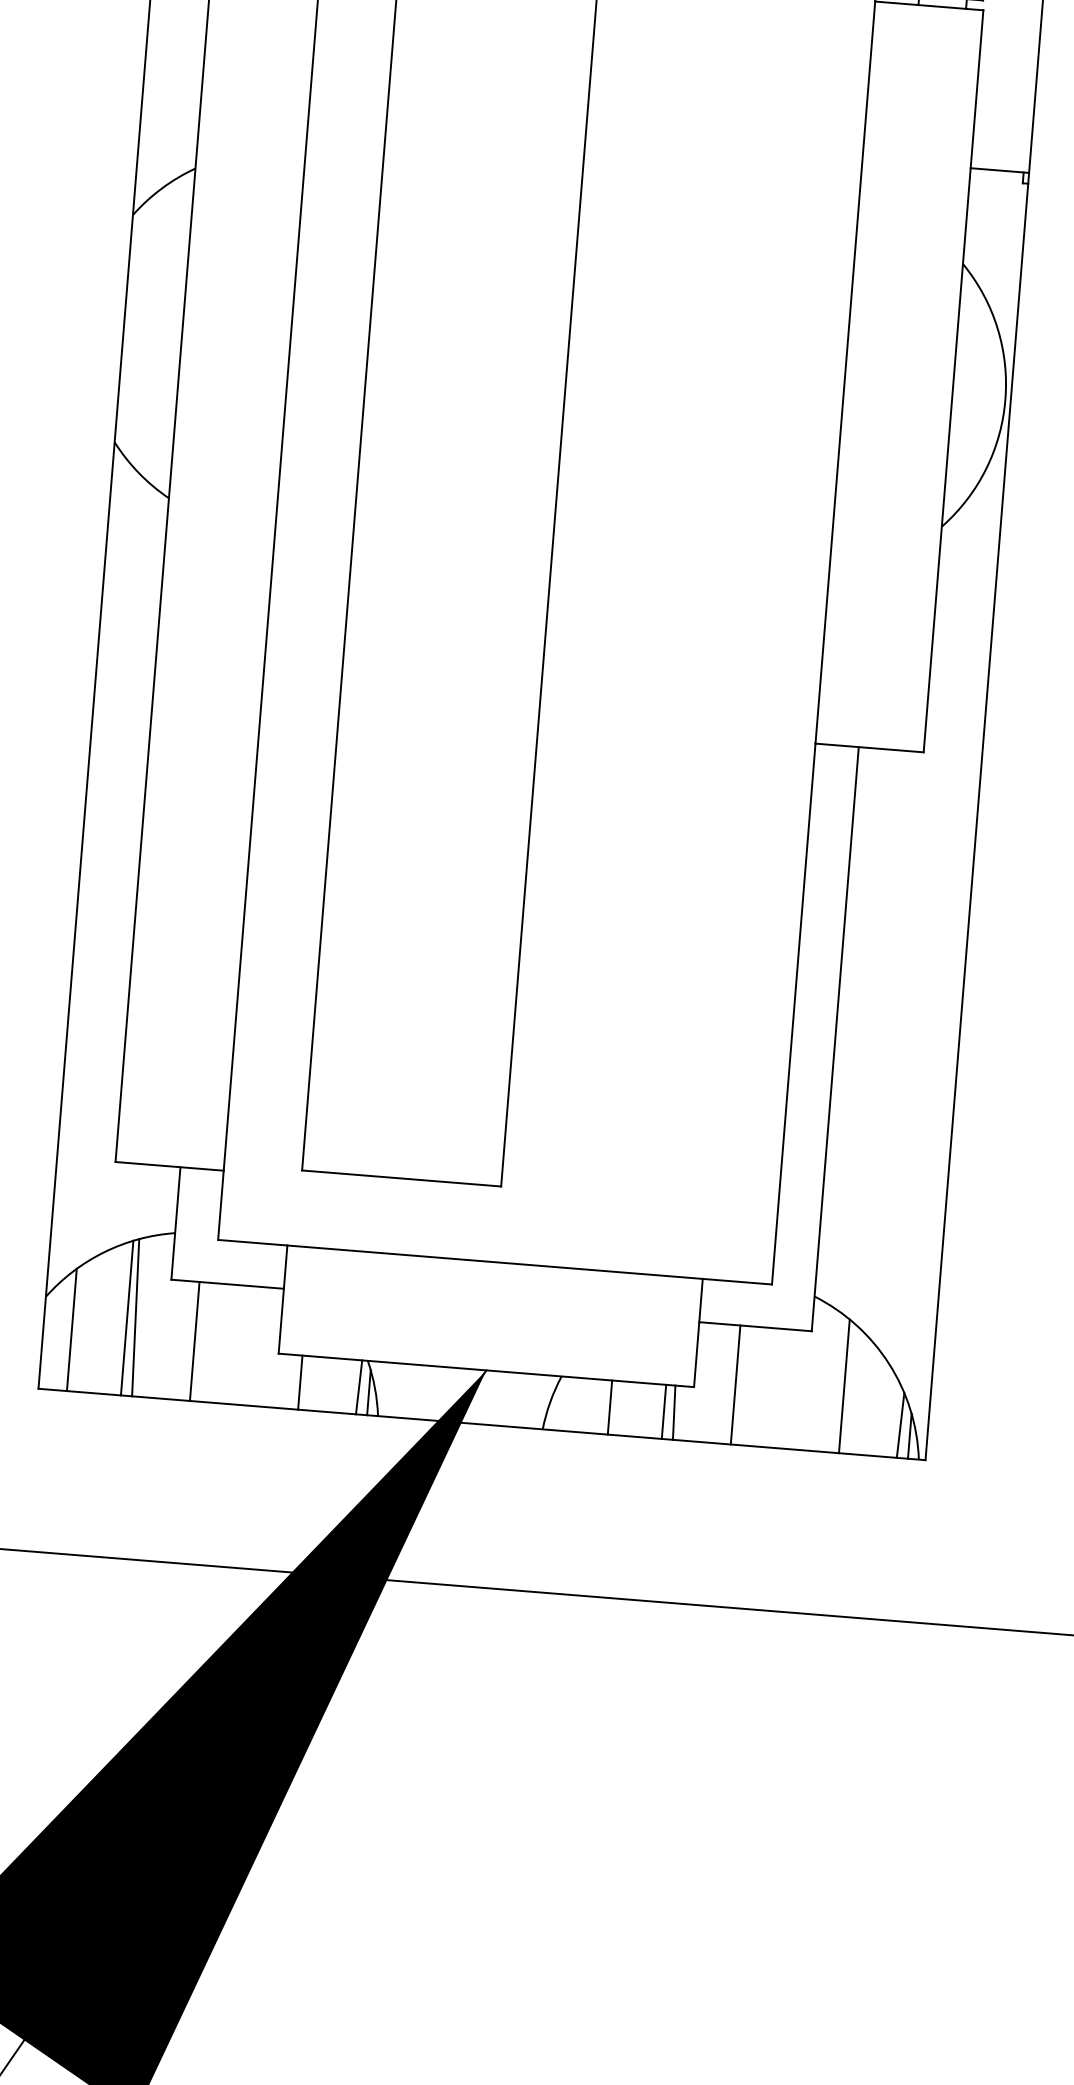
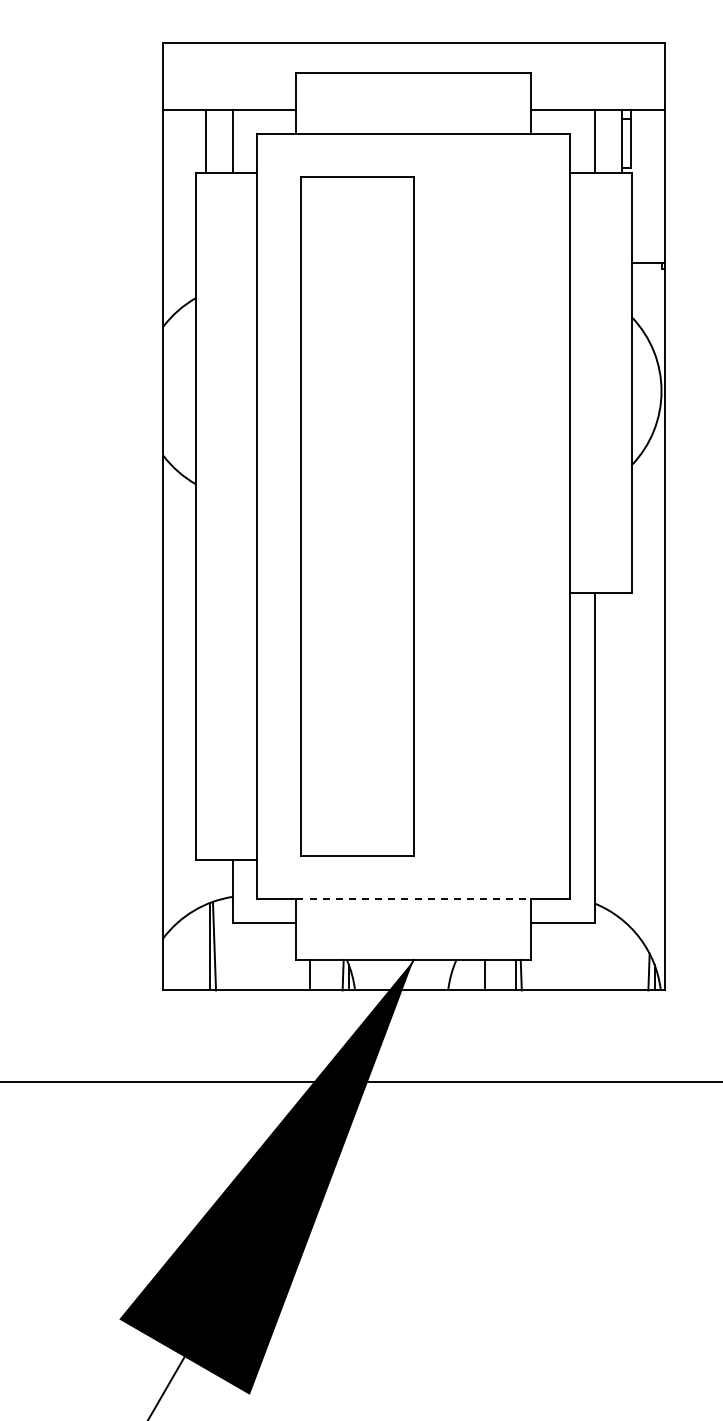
line: (496, 1261) -> (414, 898), solid -> dashed
line: (72, 1329) -> (179, 955), removed
line: (194, 1340) -> (248, 956), removed
line: (735, 1384) -> (554, 956), removed
line: (844, 1385) -> (615, 952), removed

